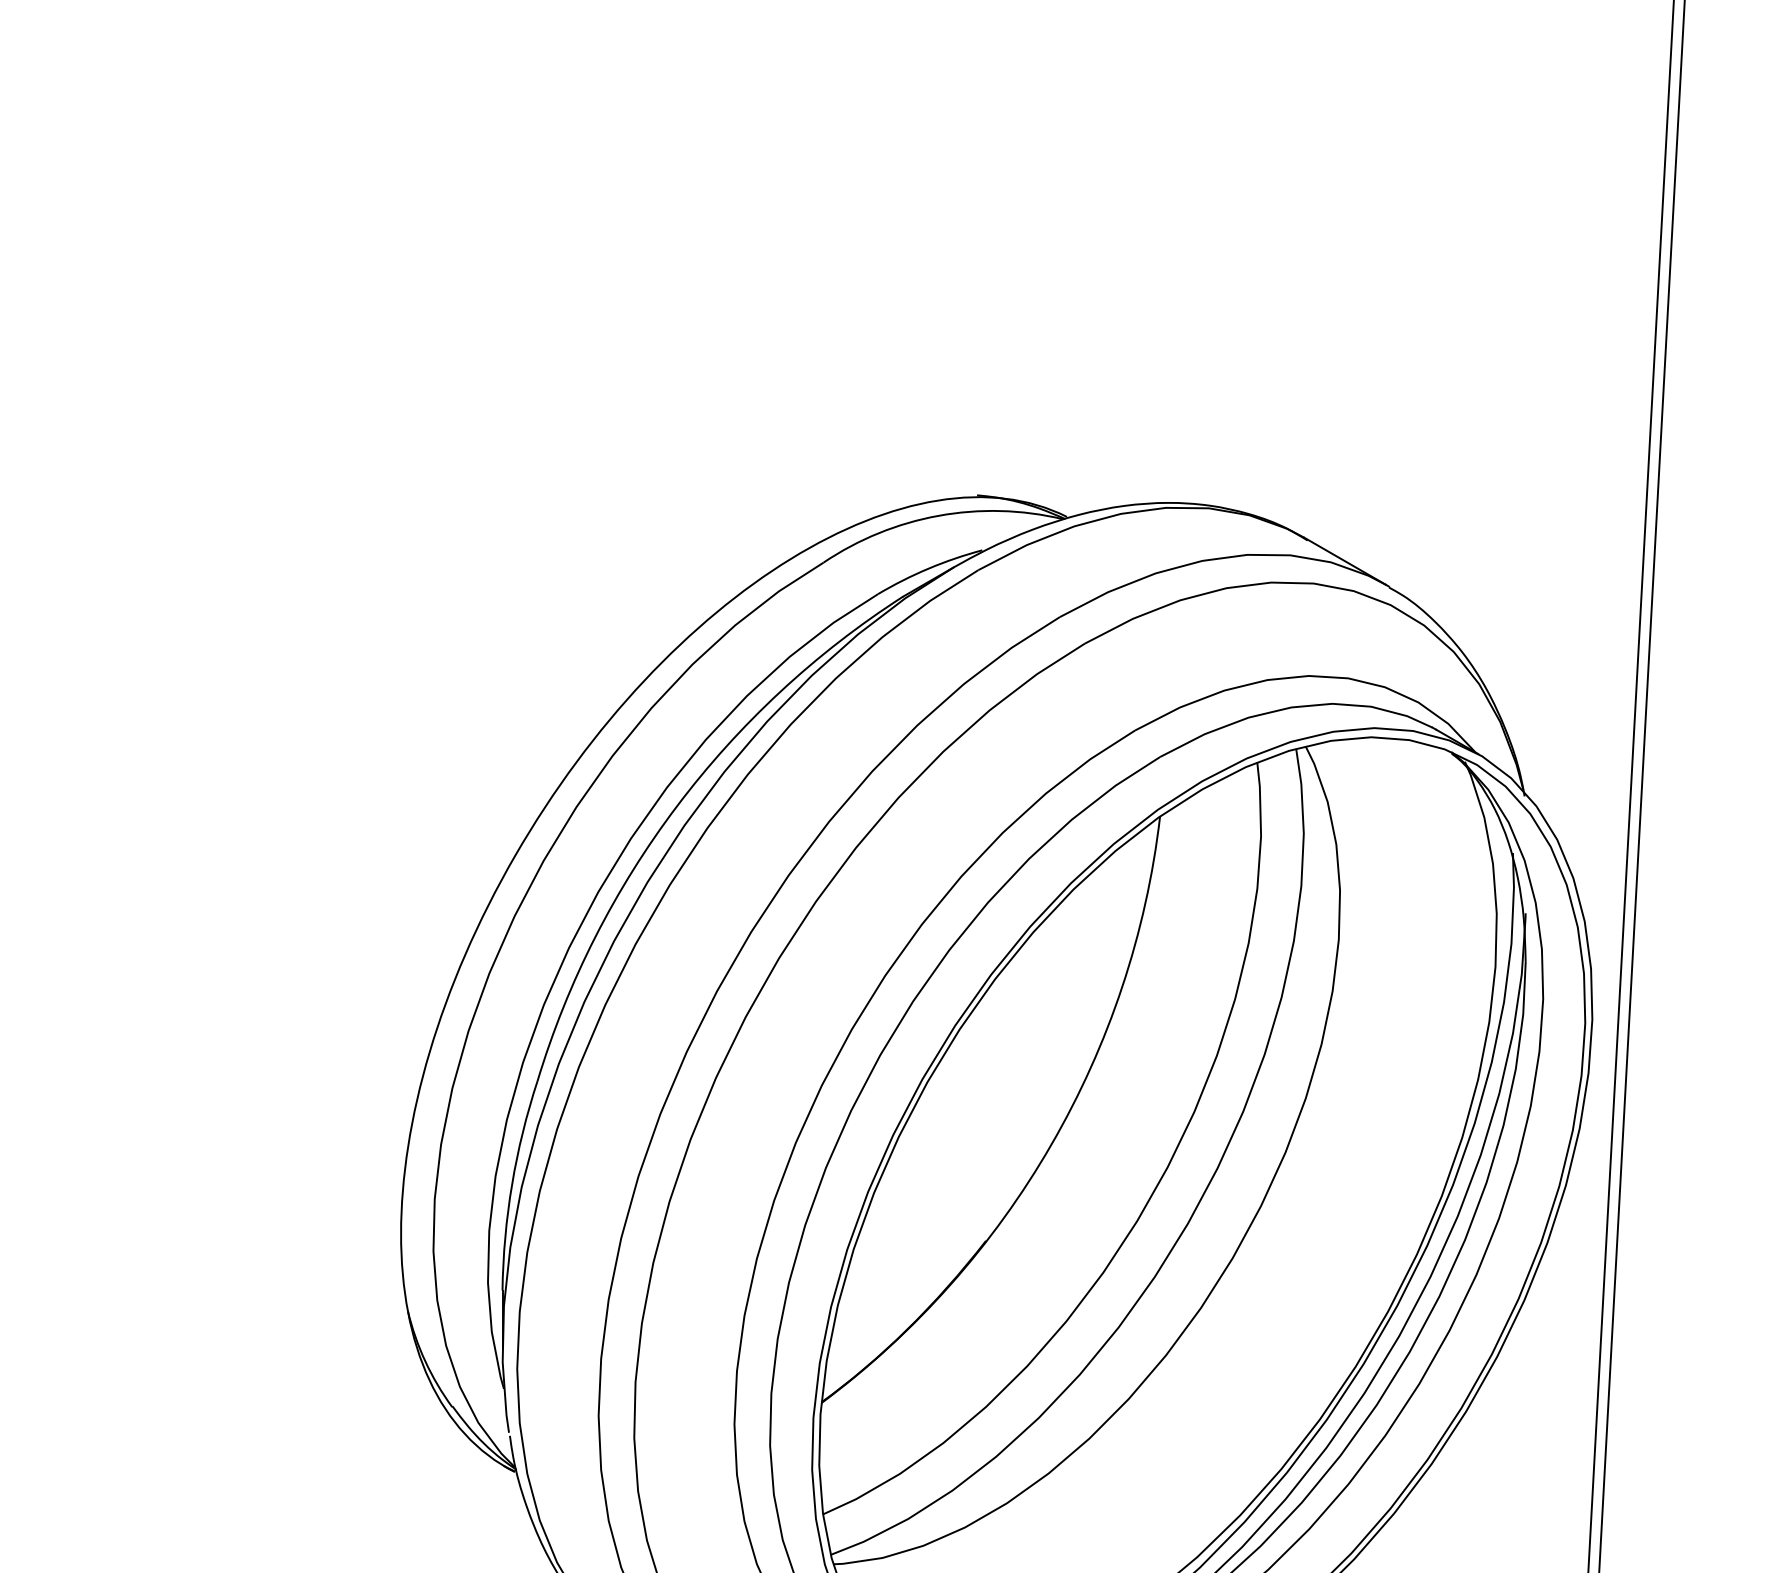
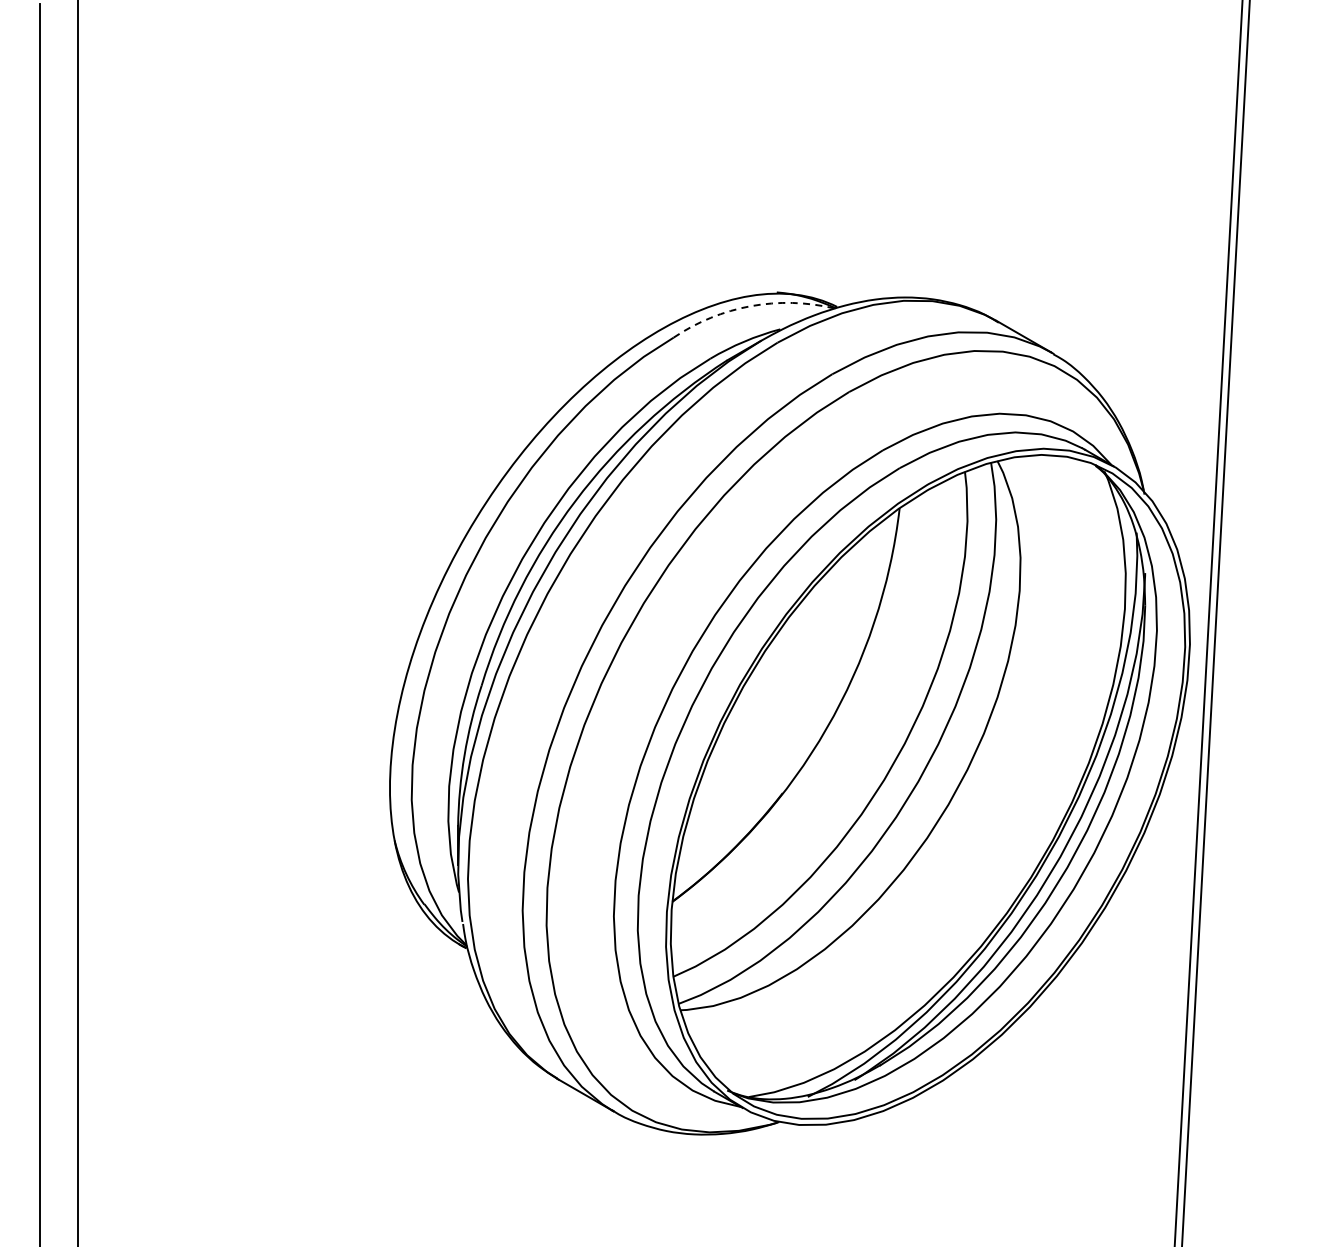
arc: (939, 516) -> (751, 306), solid -> dashed

